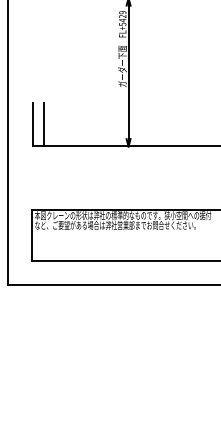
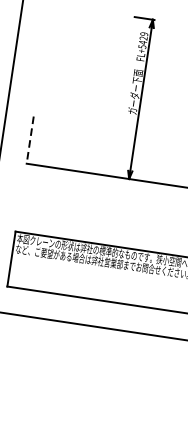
line: (33, 124) -> (30, 140), solid -> dashed
line: (44, 124) -> (42, 141), removed

